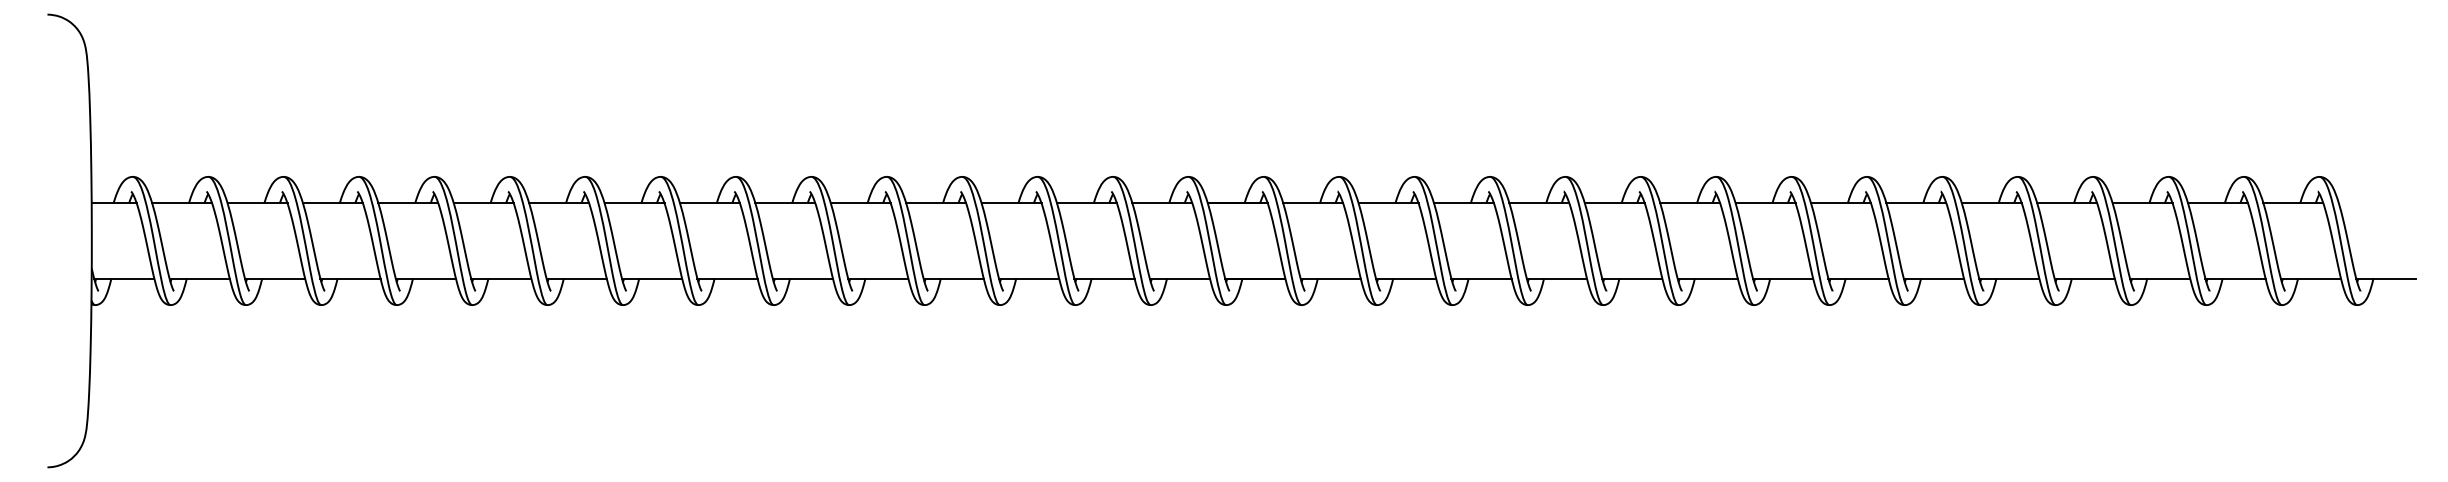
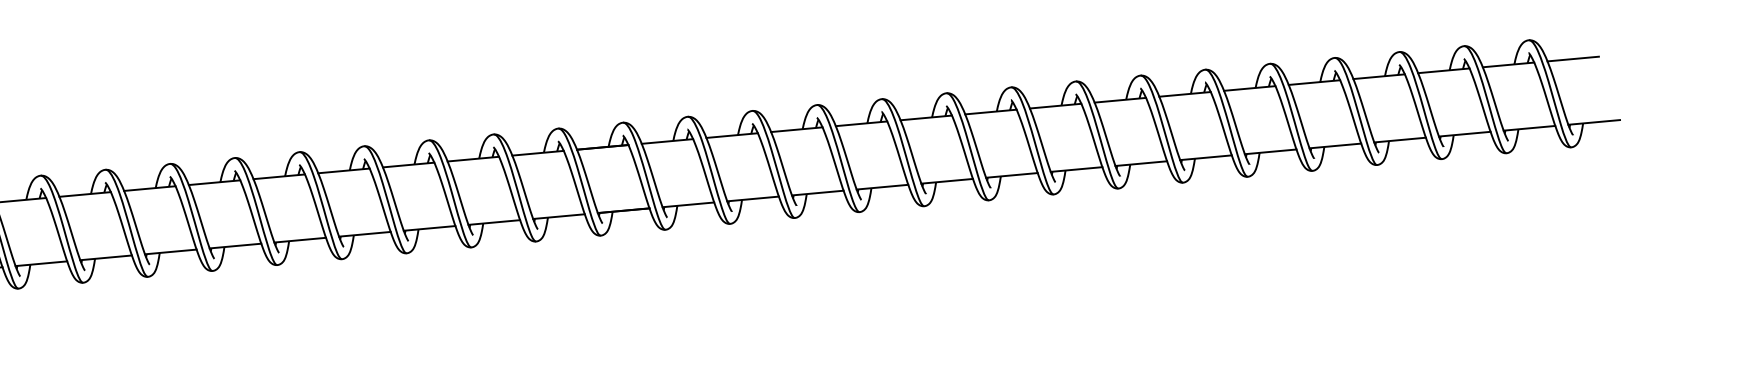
line: (2368, 203) -> (1572, 59), added

